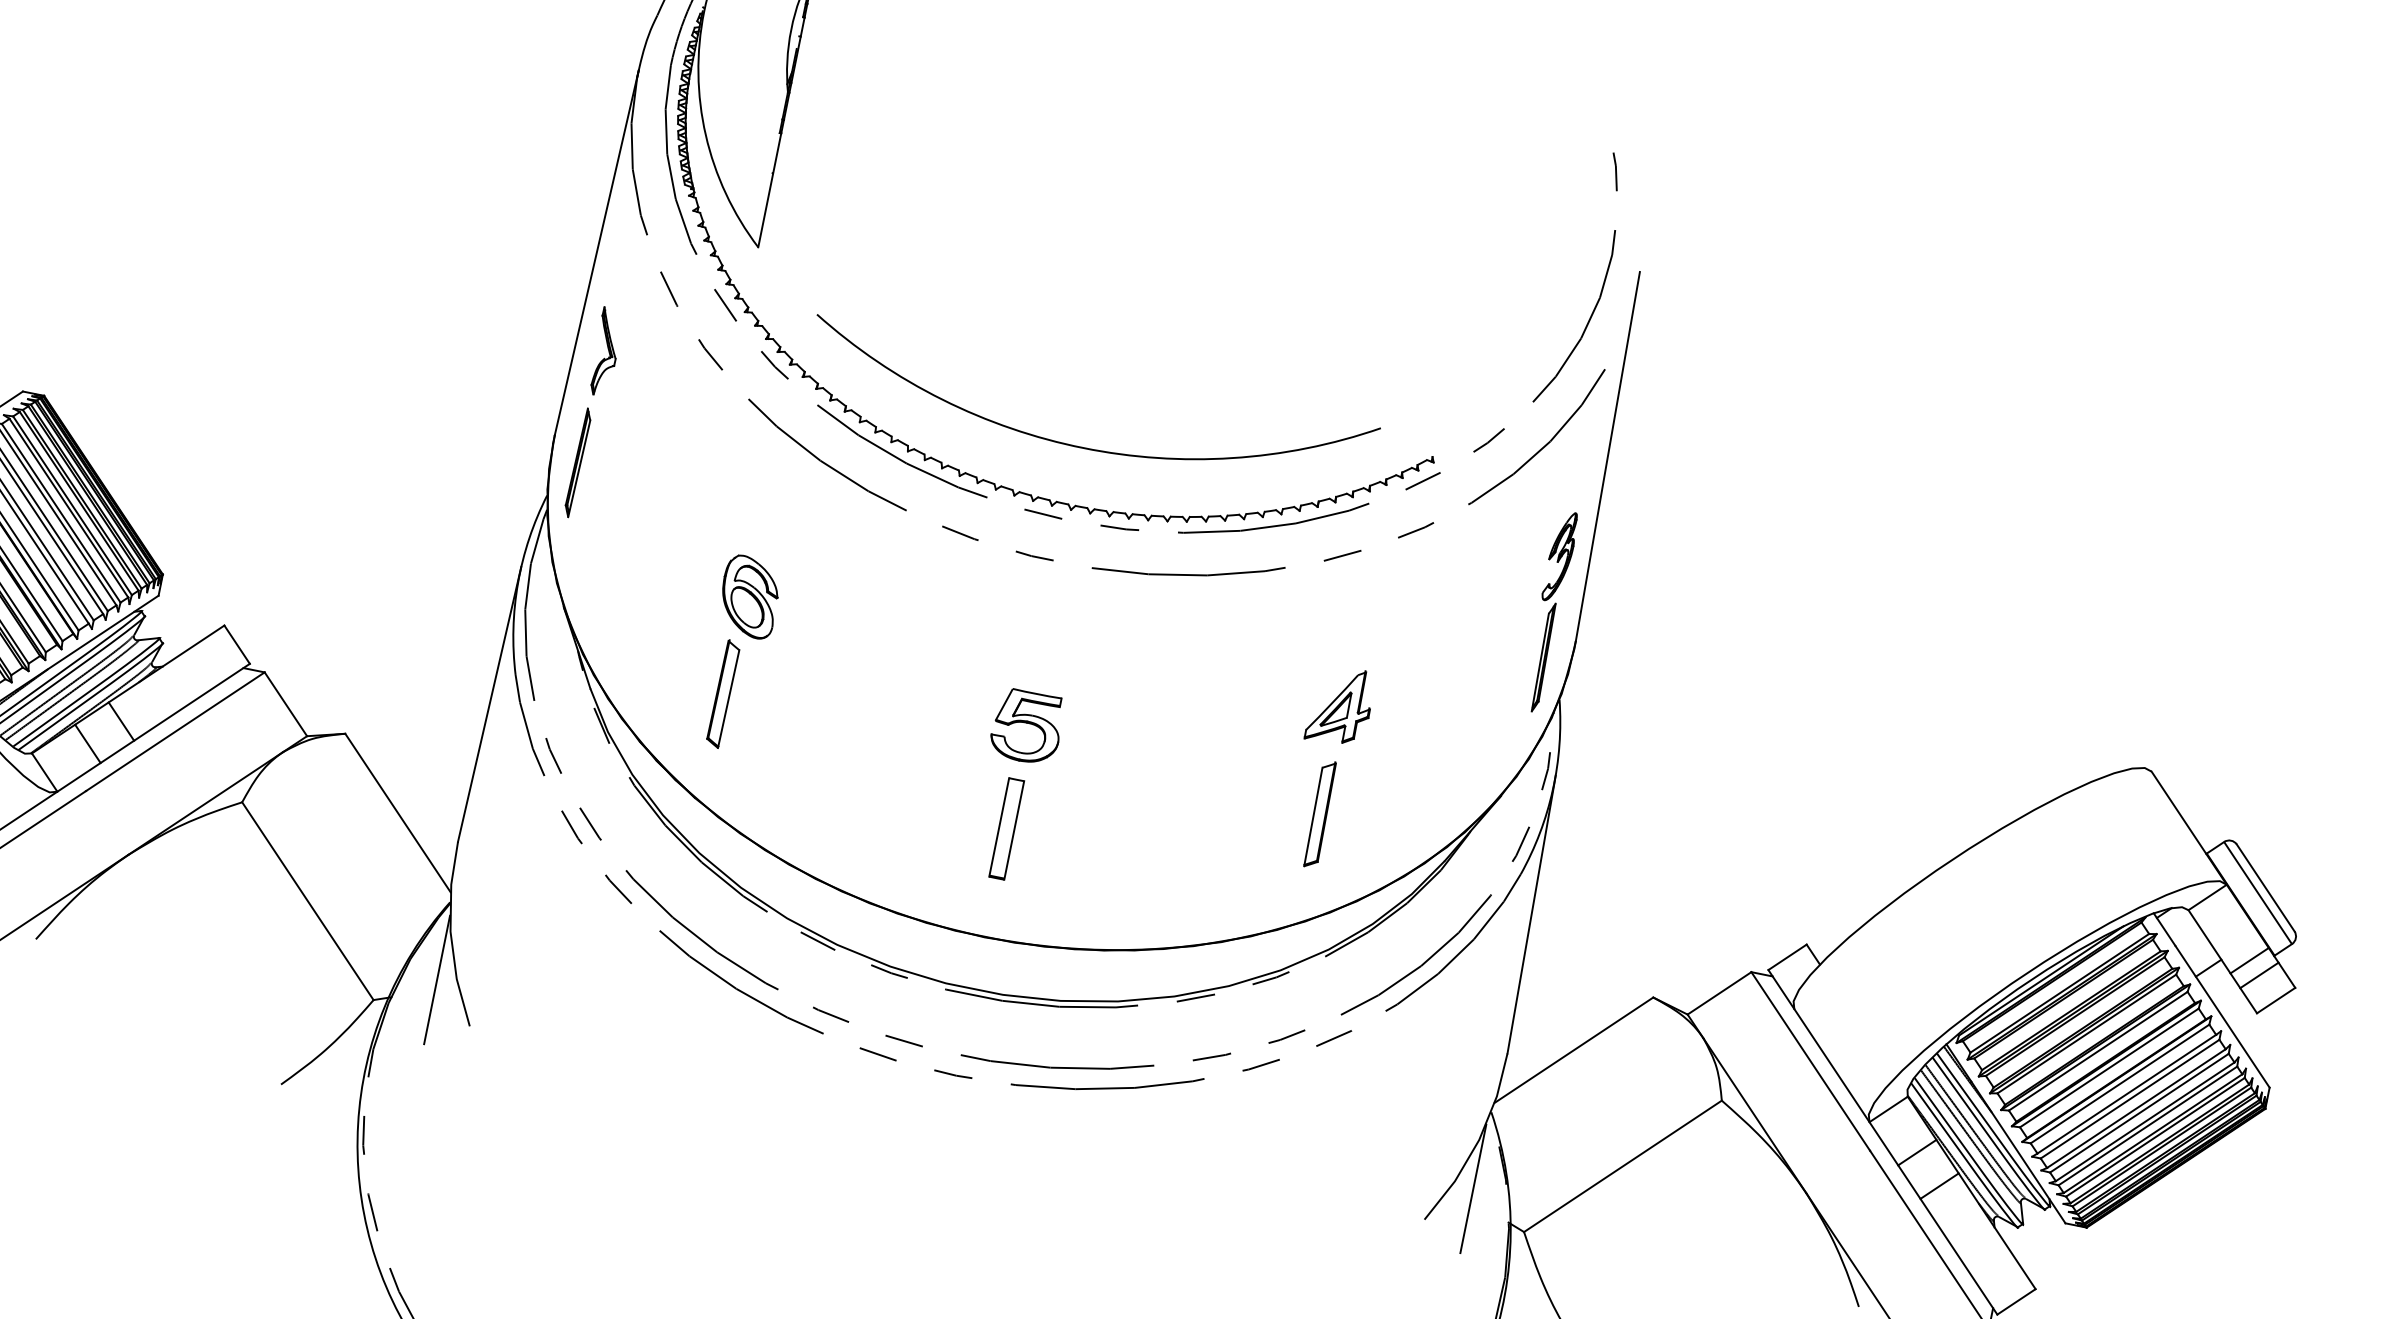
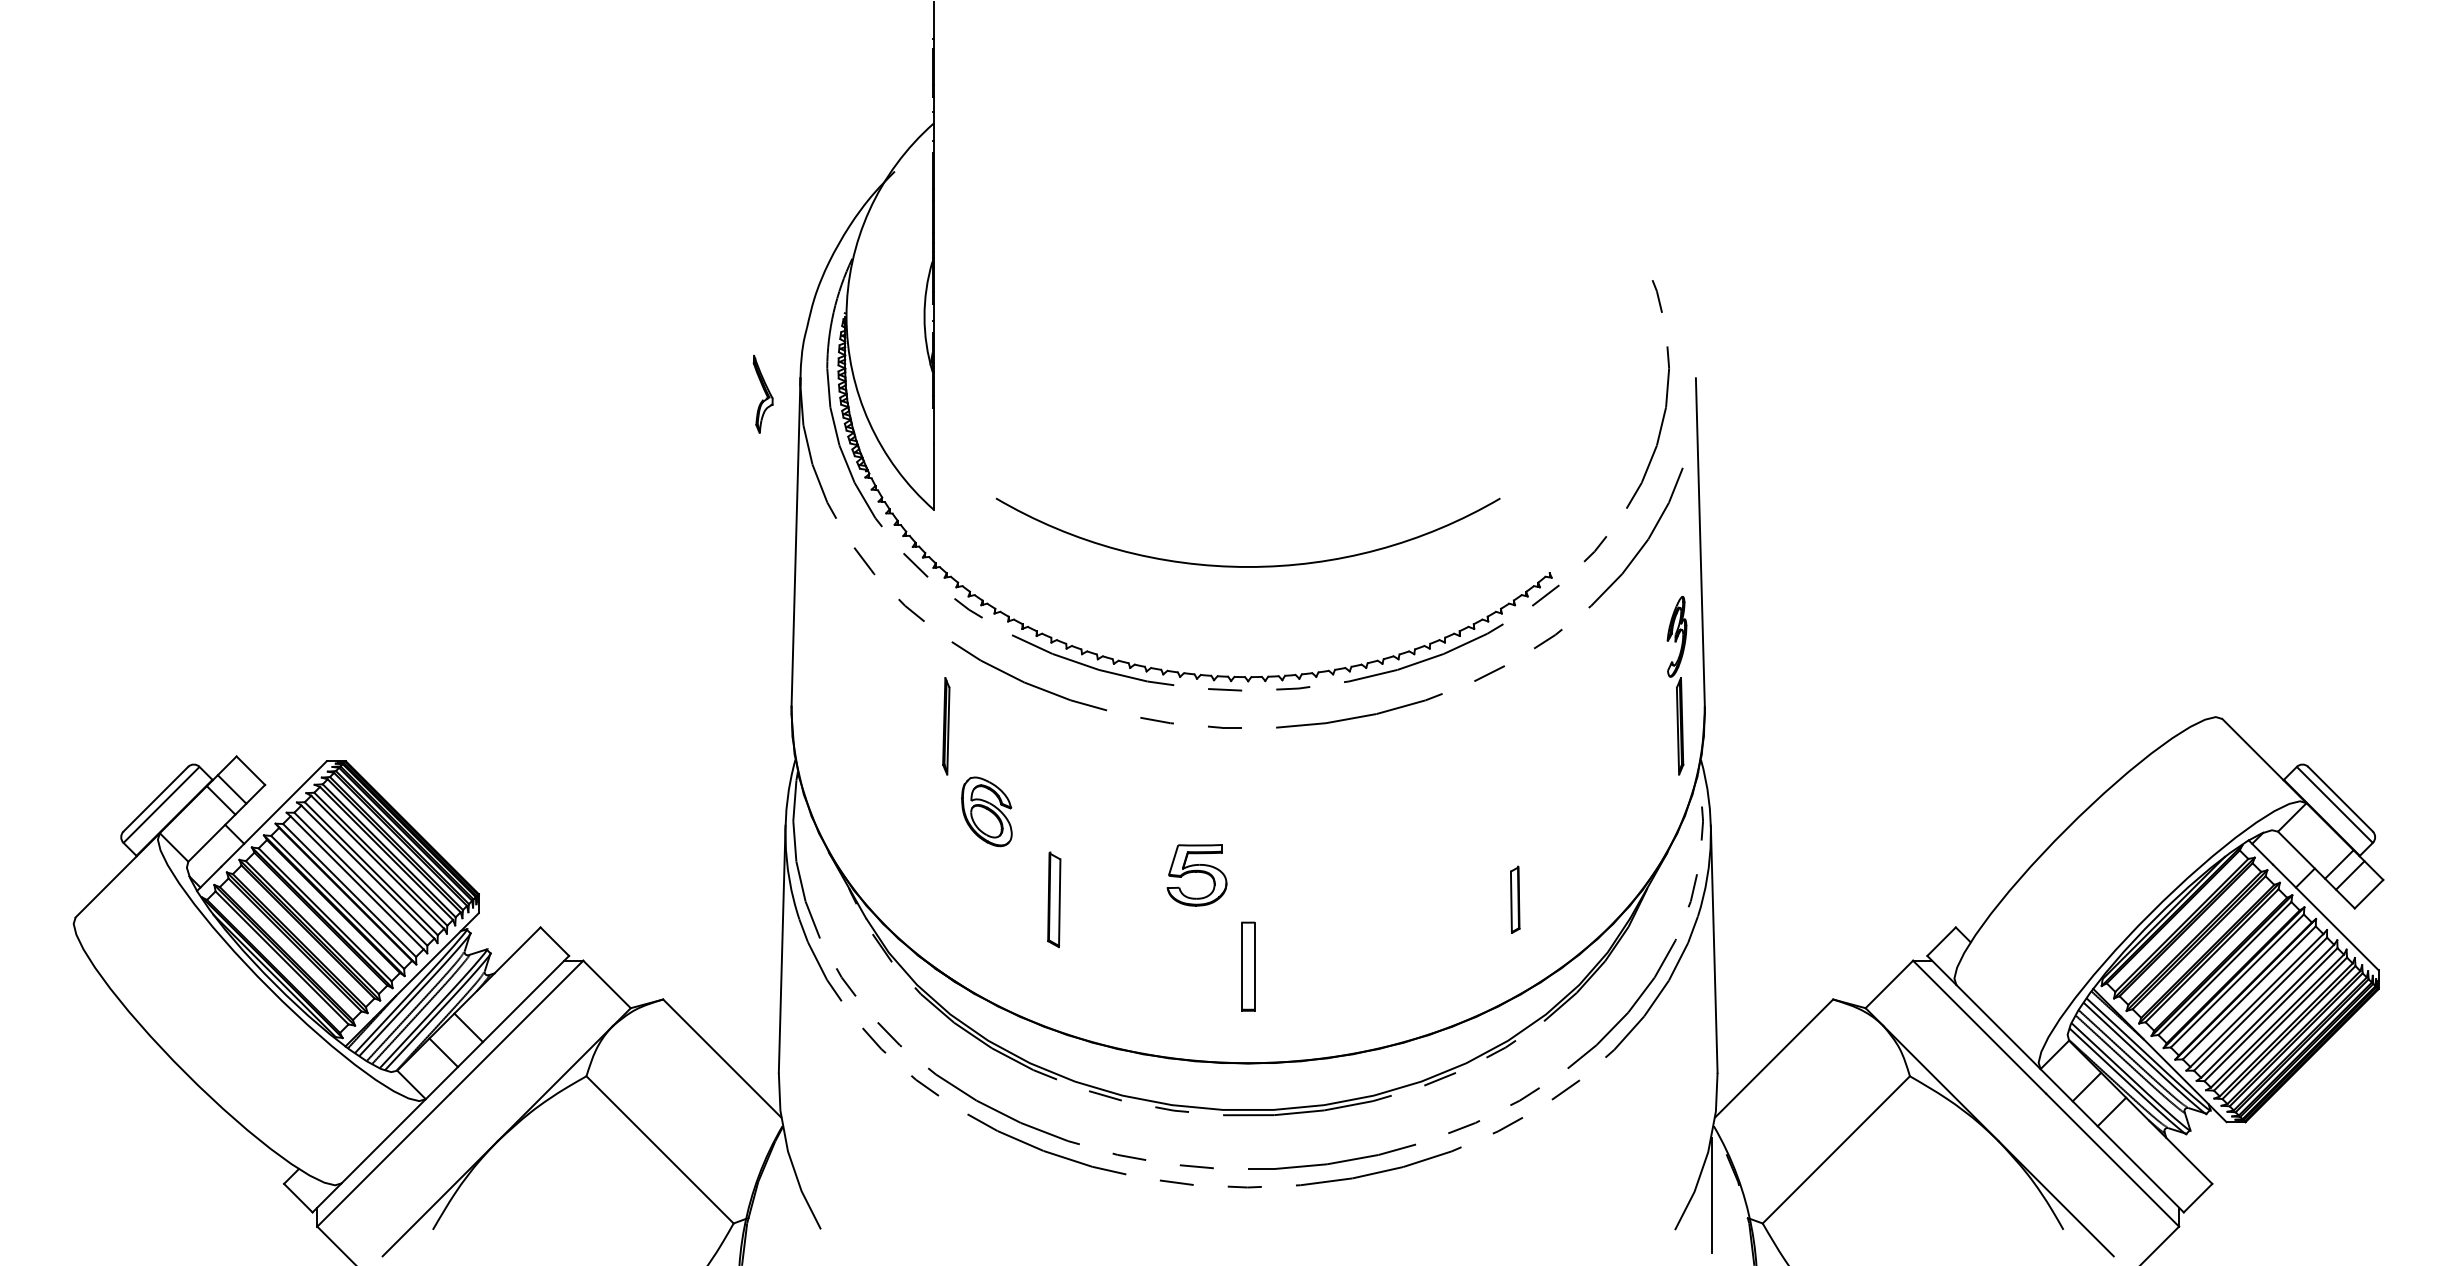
part: (605, 352) -> (762, 394), moved
arc: (1082, 447) -> (1247, 566), moved
part: (578, 463) -> (946, 726), moved
part: (723, 693) -> (1054, 899), moved
part: (1340, 706) -> (1513, 803), removed
part: (1026, 726) -> (1196, 875), moved
part: (1320, 814) -> (1515, 899), size x0.7
line: (436, 979) -> (784, 1194), removed

